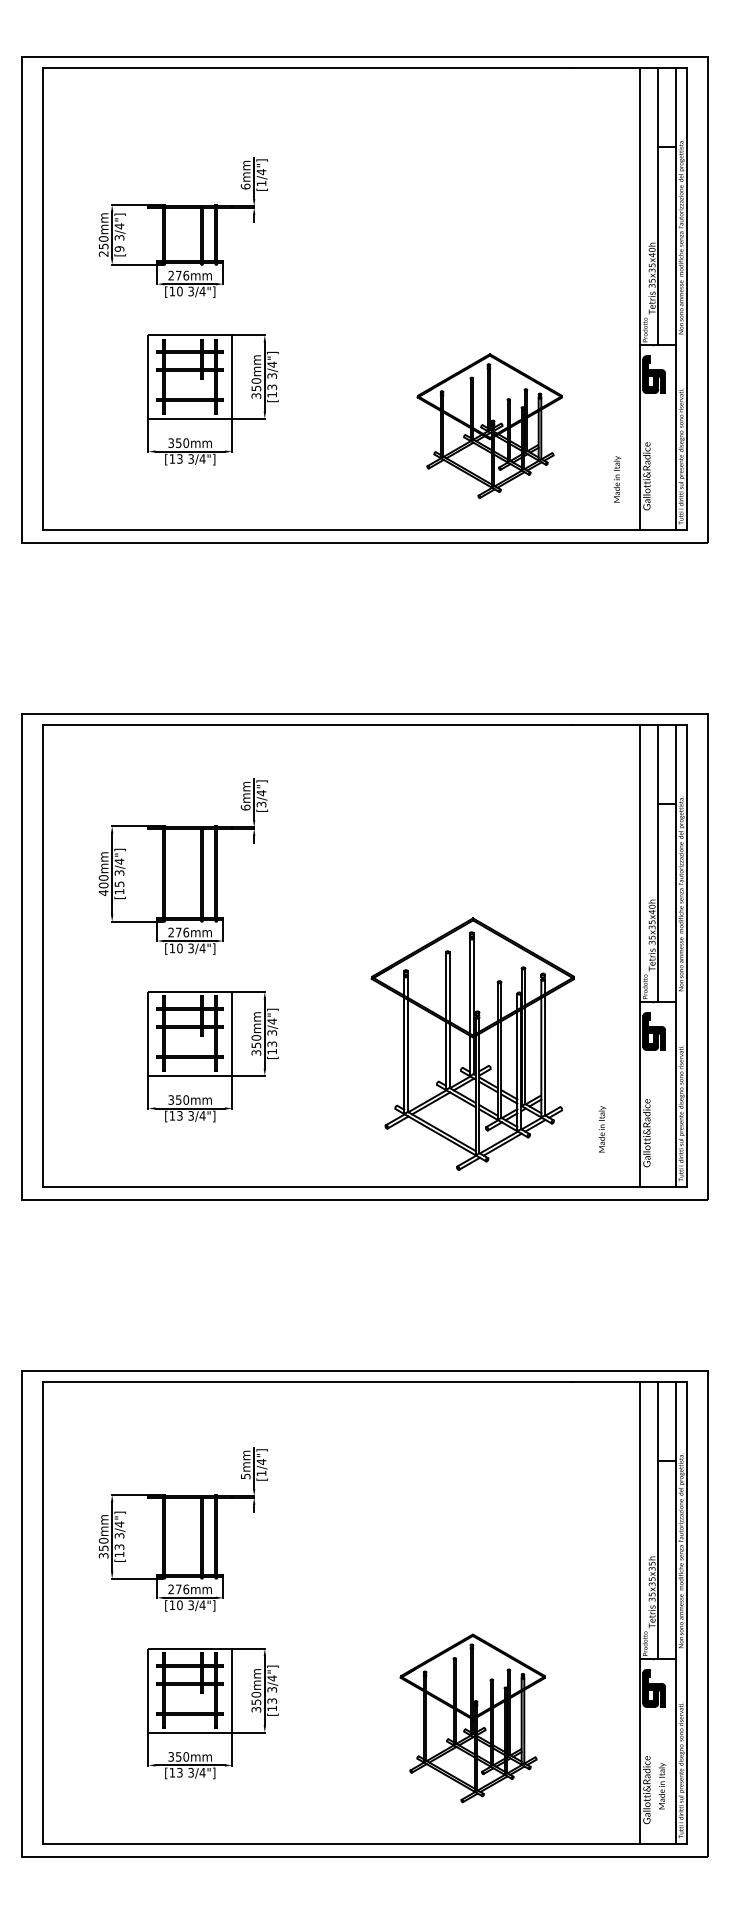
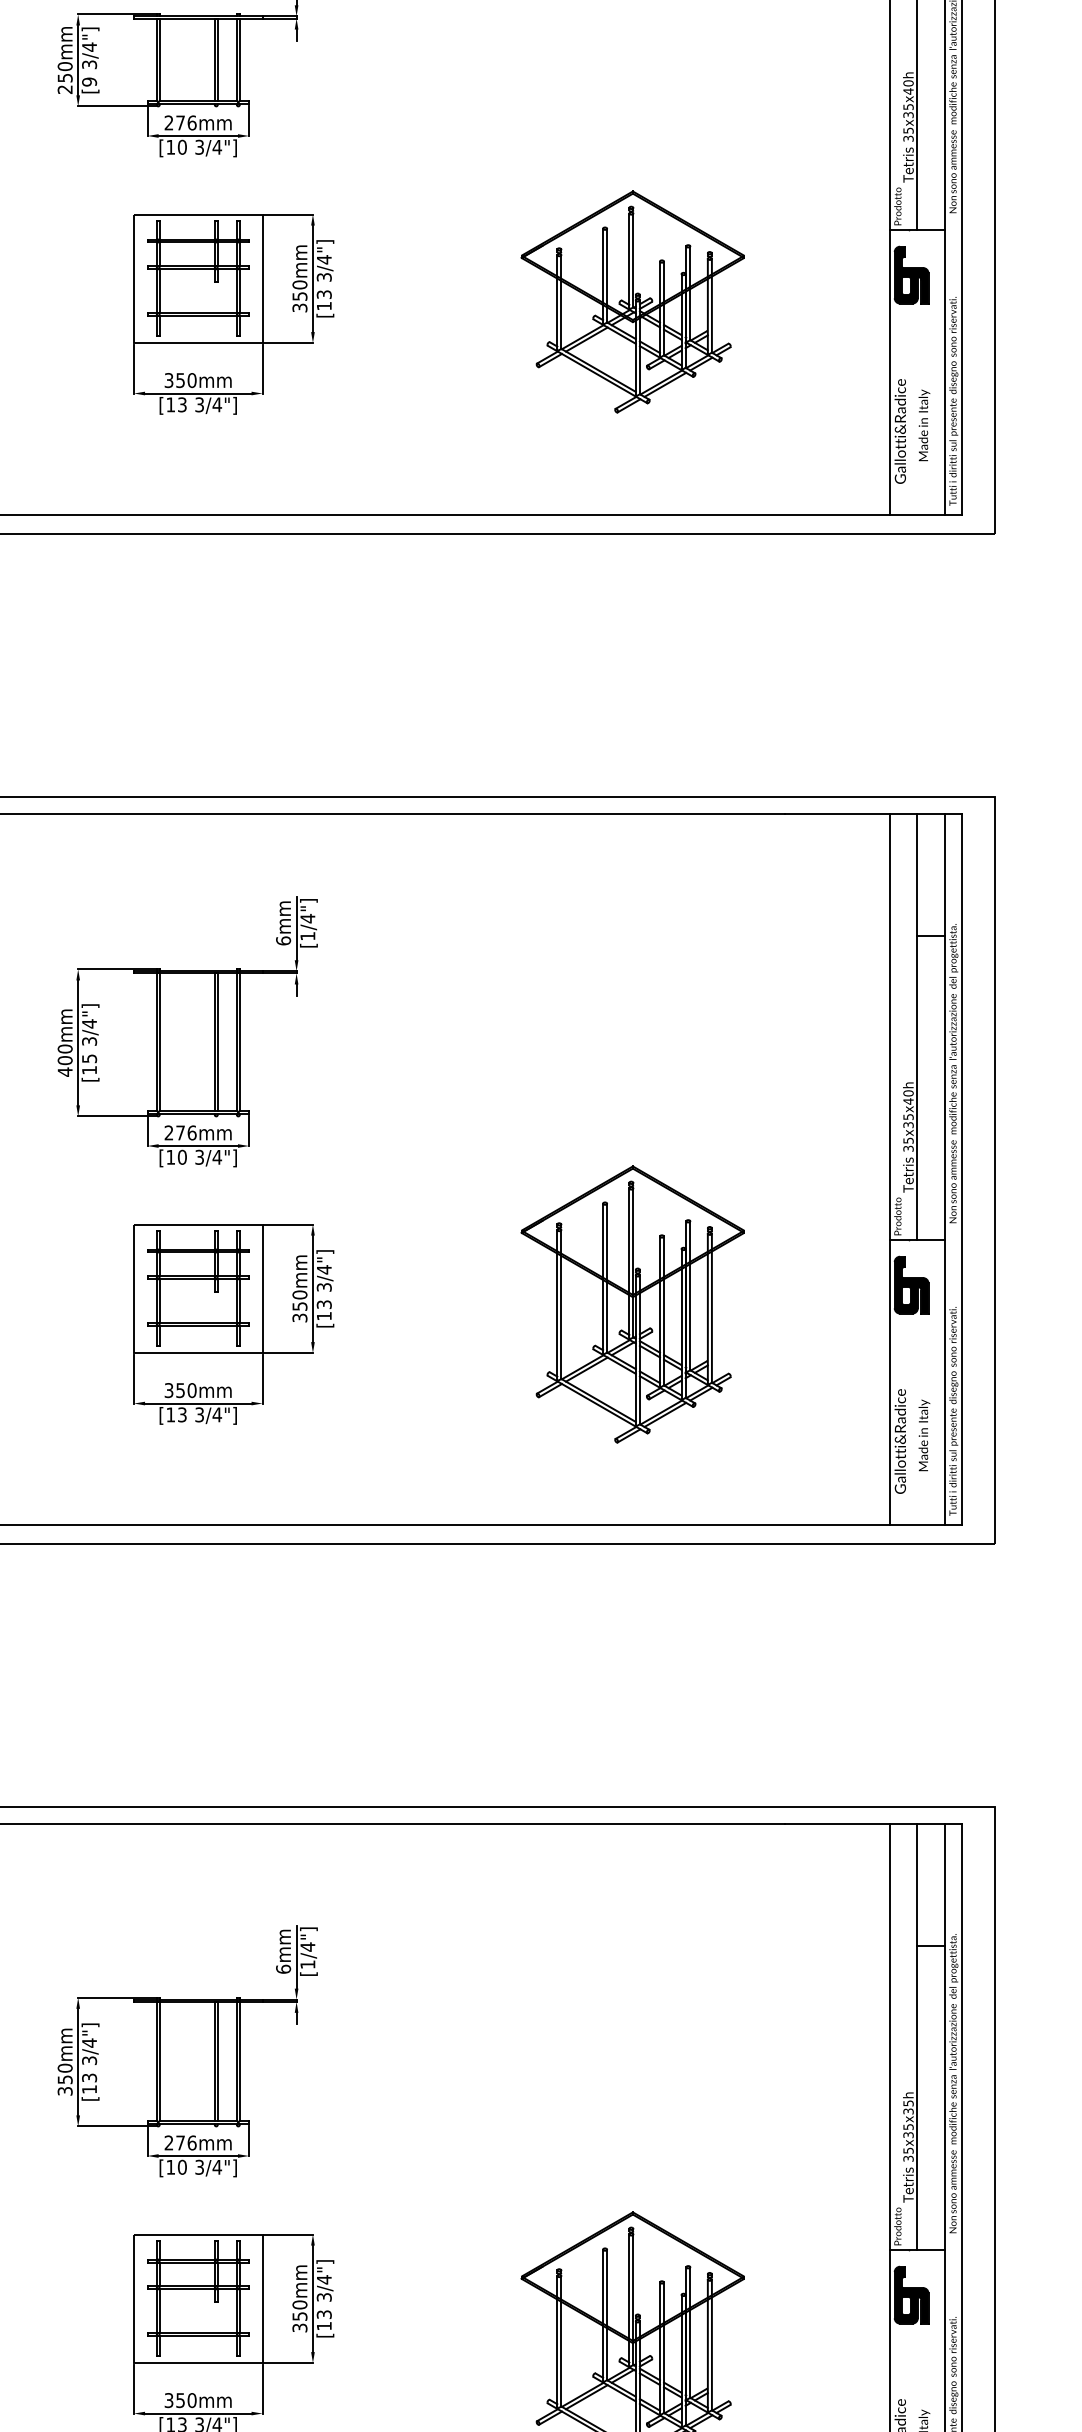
part: (489, 425) -> (632, 301), moved
text: (617, 479) -> (924, 425), moved
text: (261, 804) -> (307, 936), [3/4"] -> [1/4"]
part: (472, 1043) -> (632, 1303), size x0.71
text: (602, 1129) -> (924, 1435), moved
text: (245, 1476) -> (283, 1969), 5mm -> 6mm

